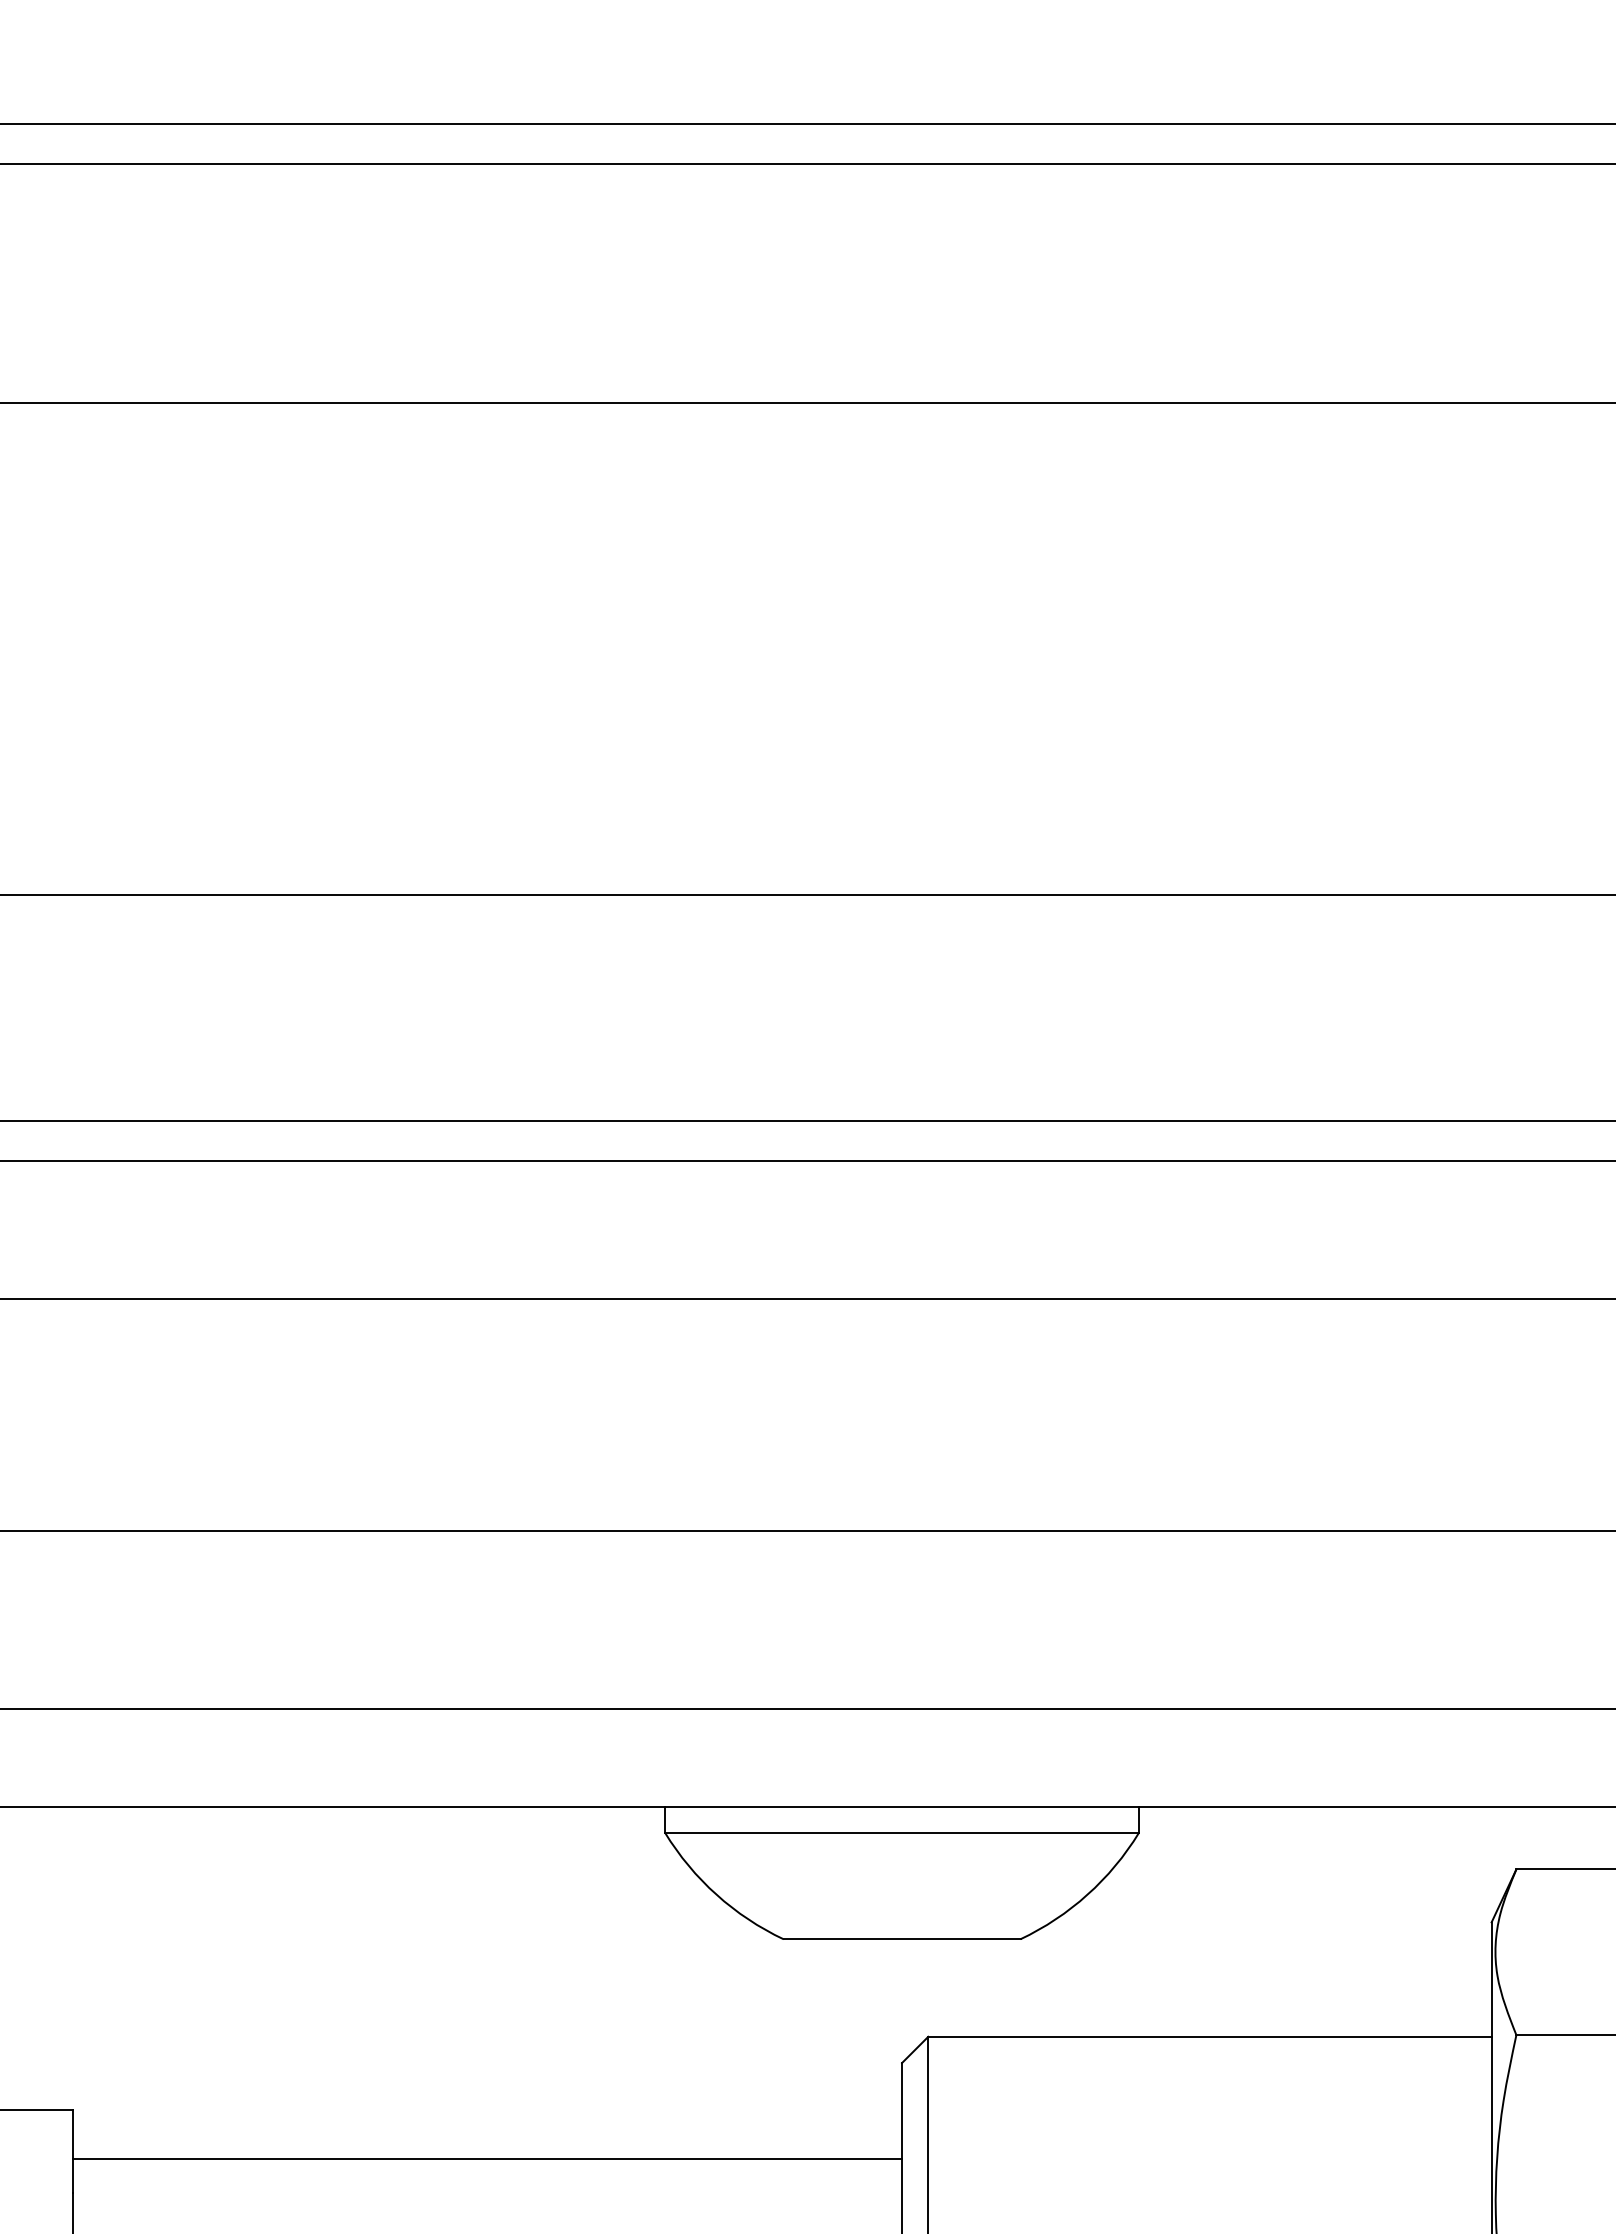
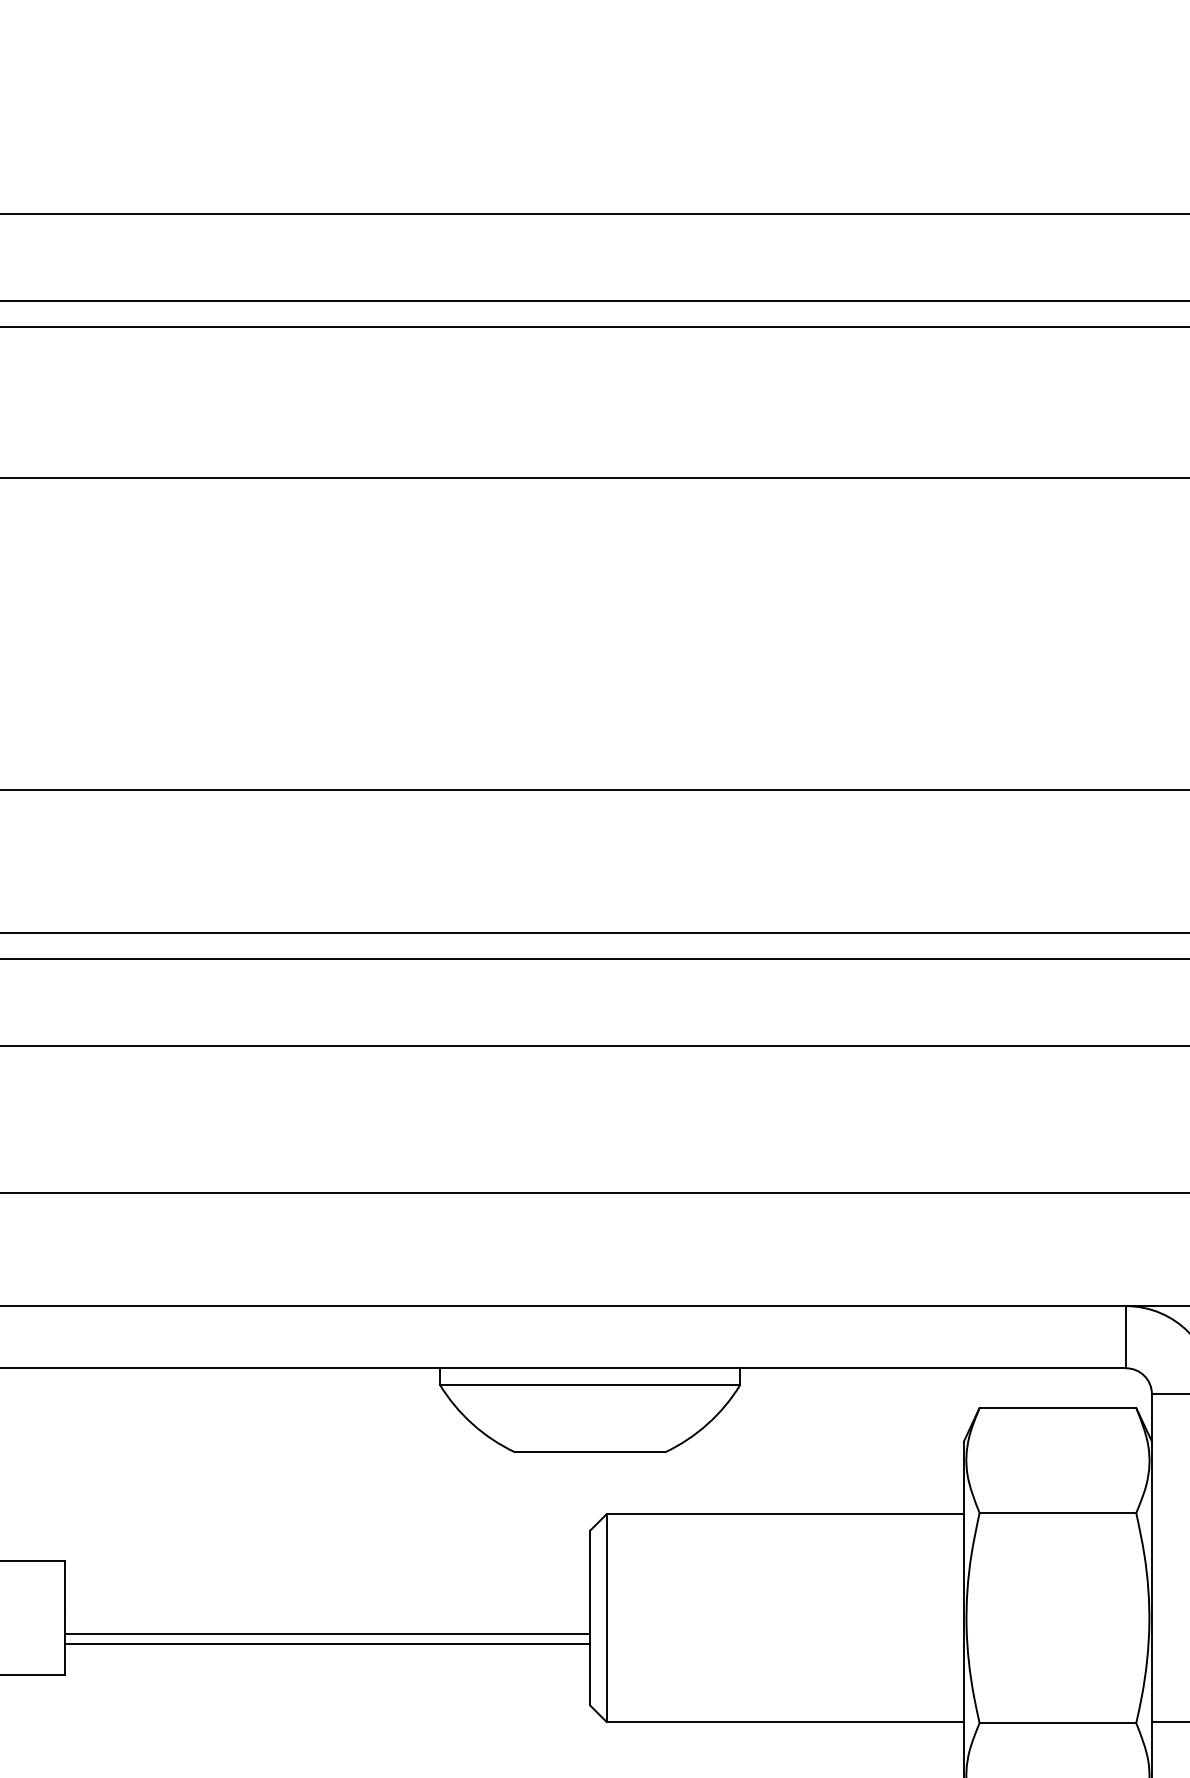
line: (487, 2158) -> (327, 1633), moved

